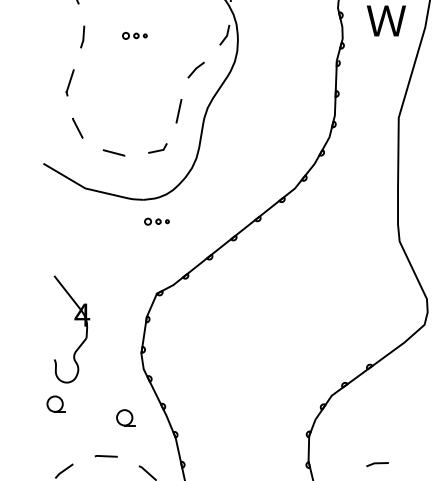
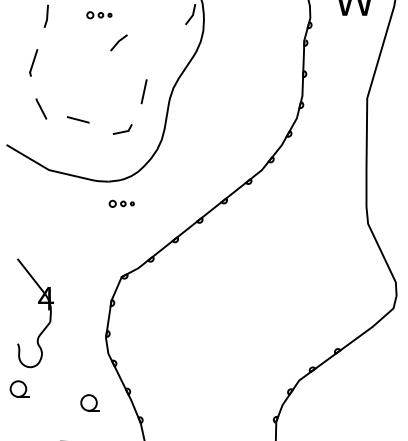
line: (195, 69) -> (118, 42), moved
line: (113, 152) -> (77, 119), moved

